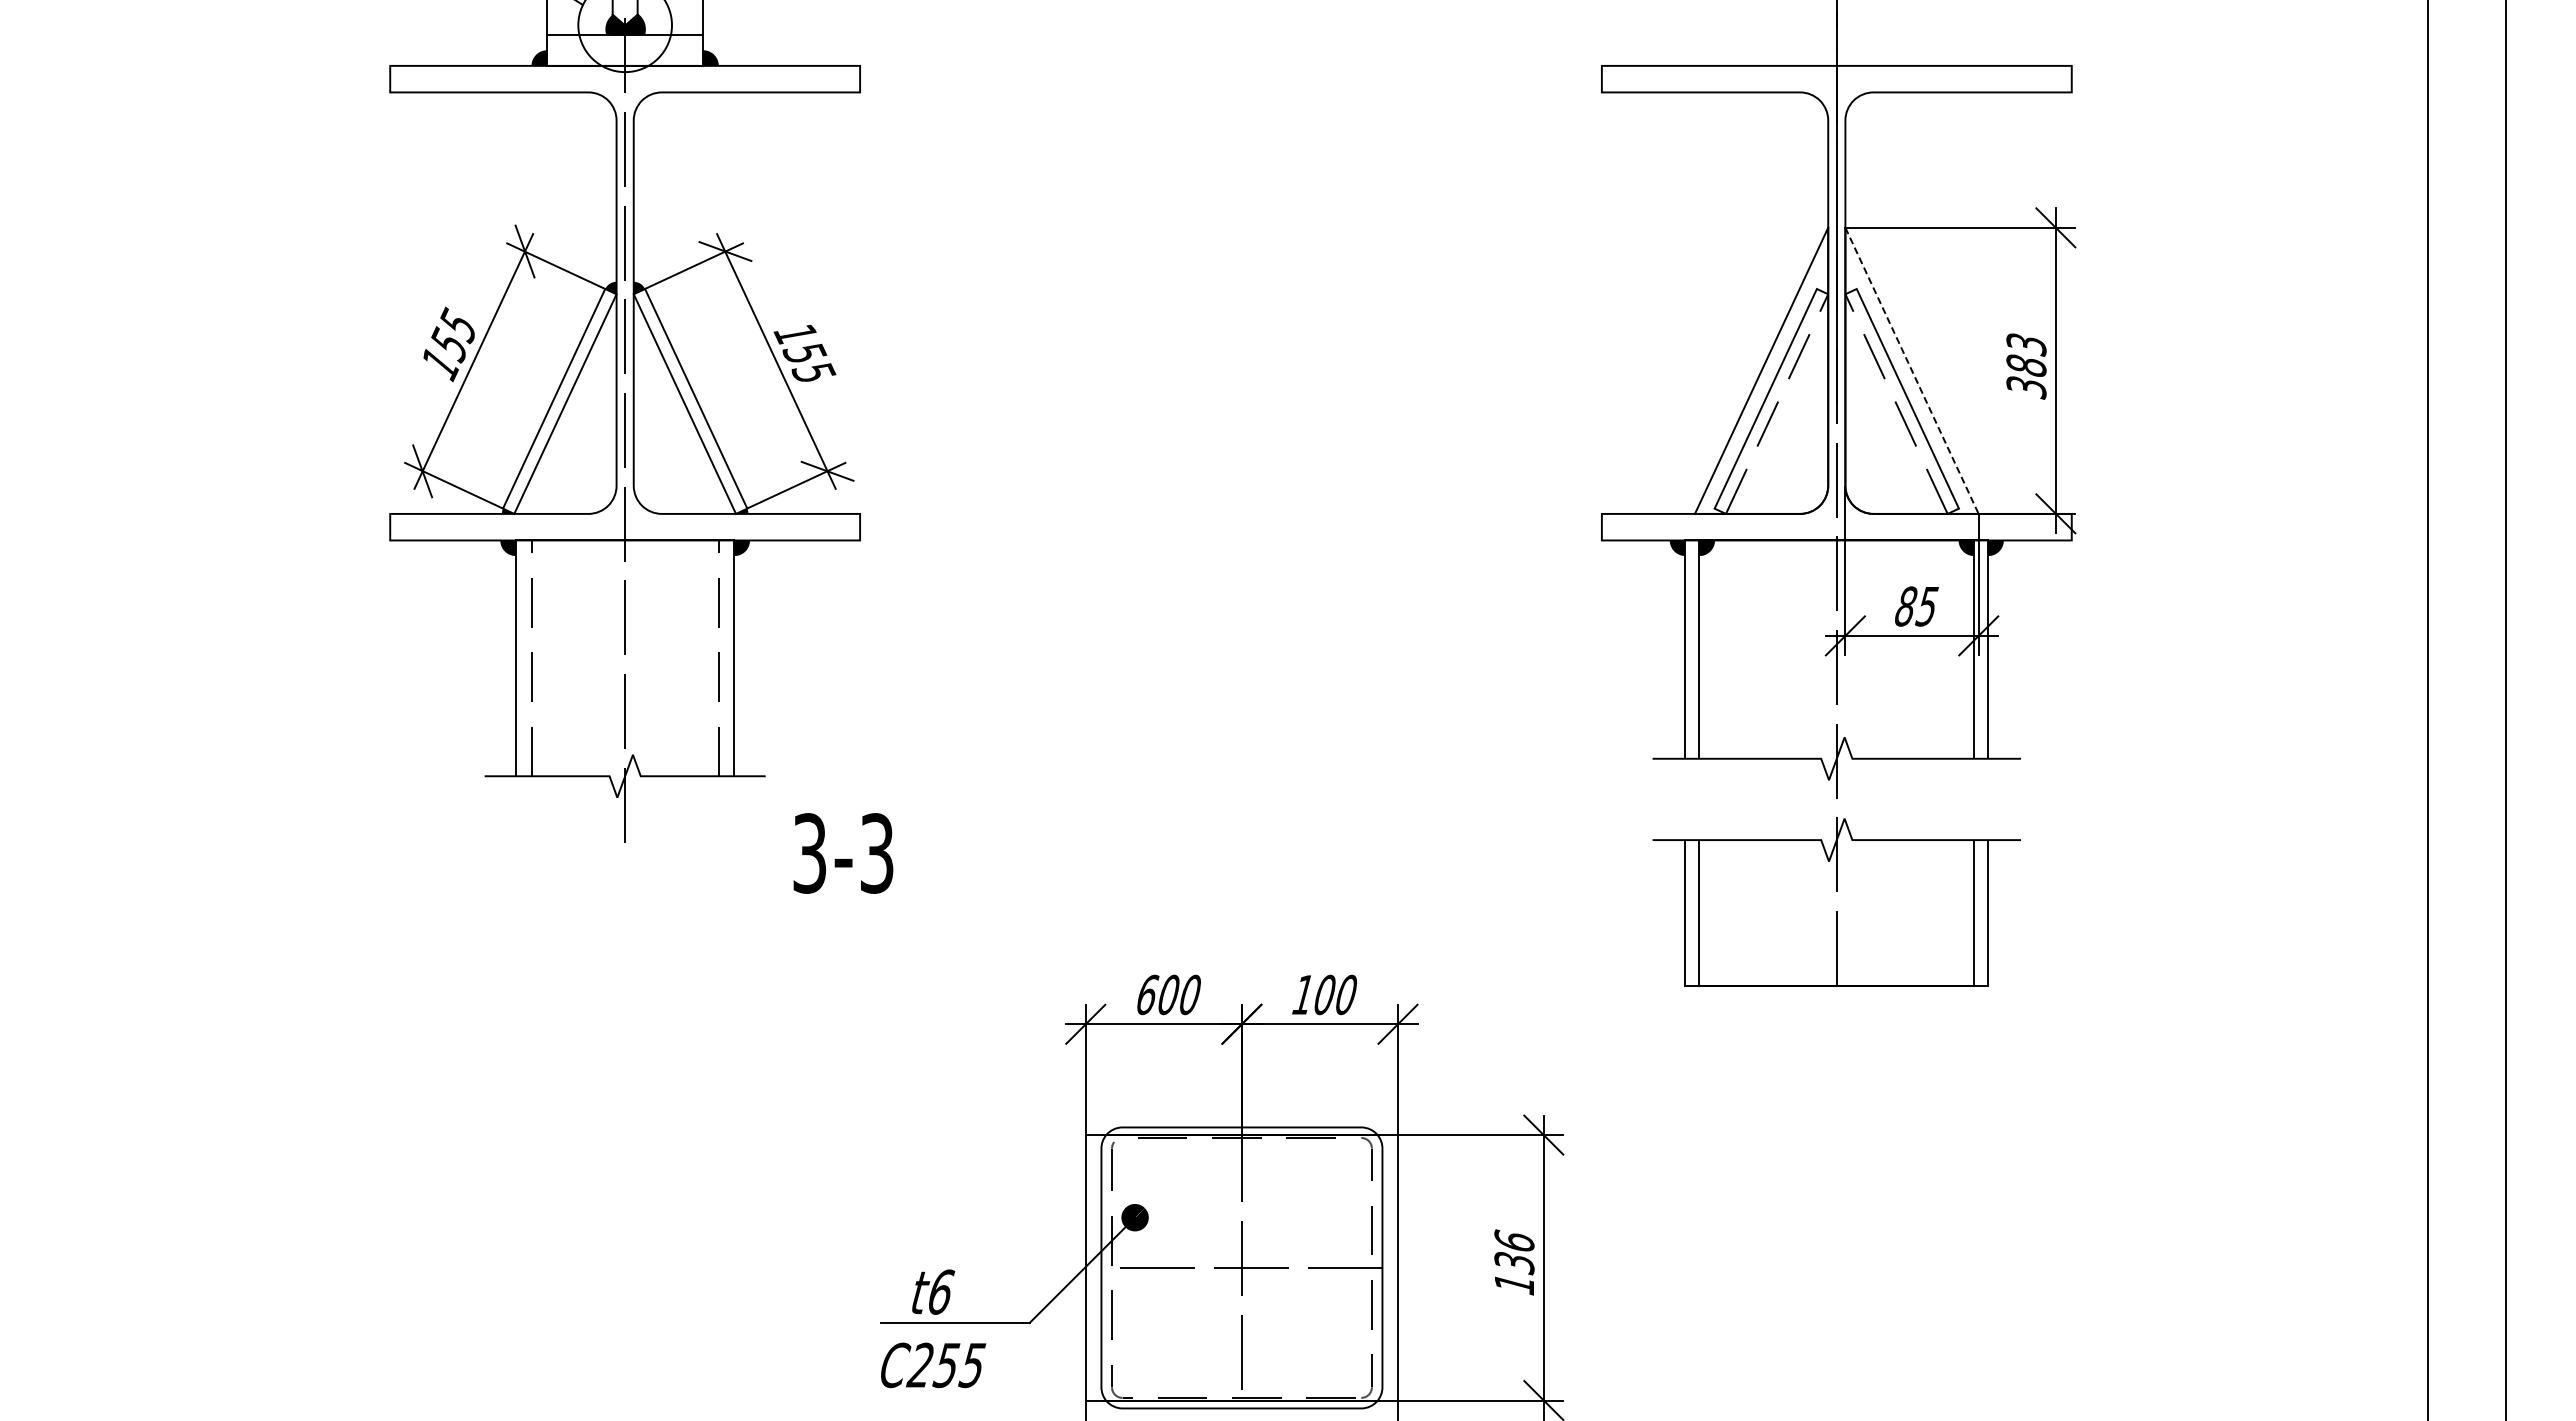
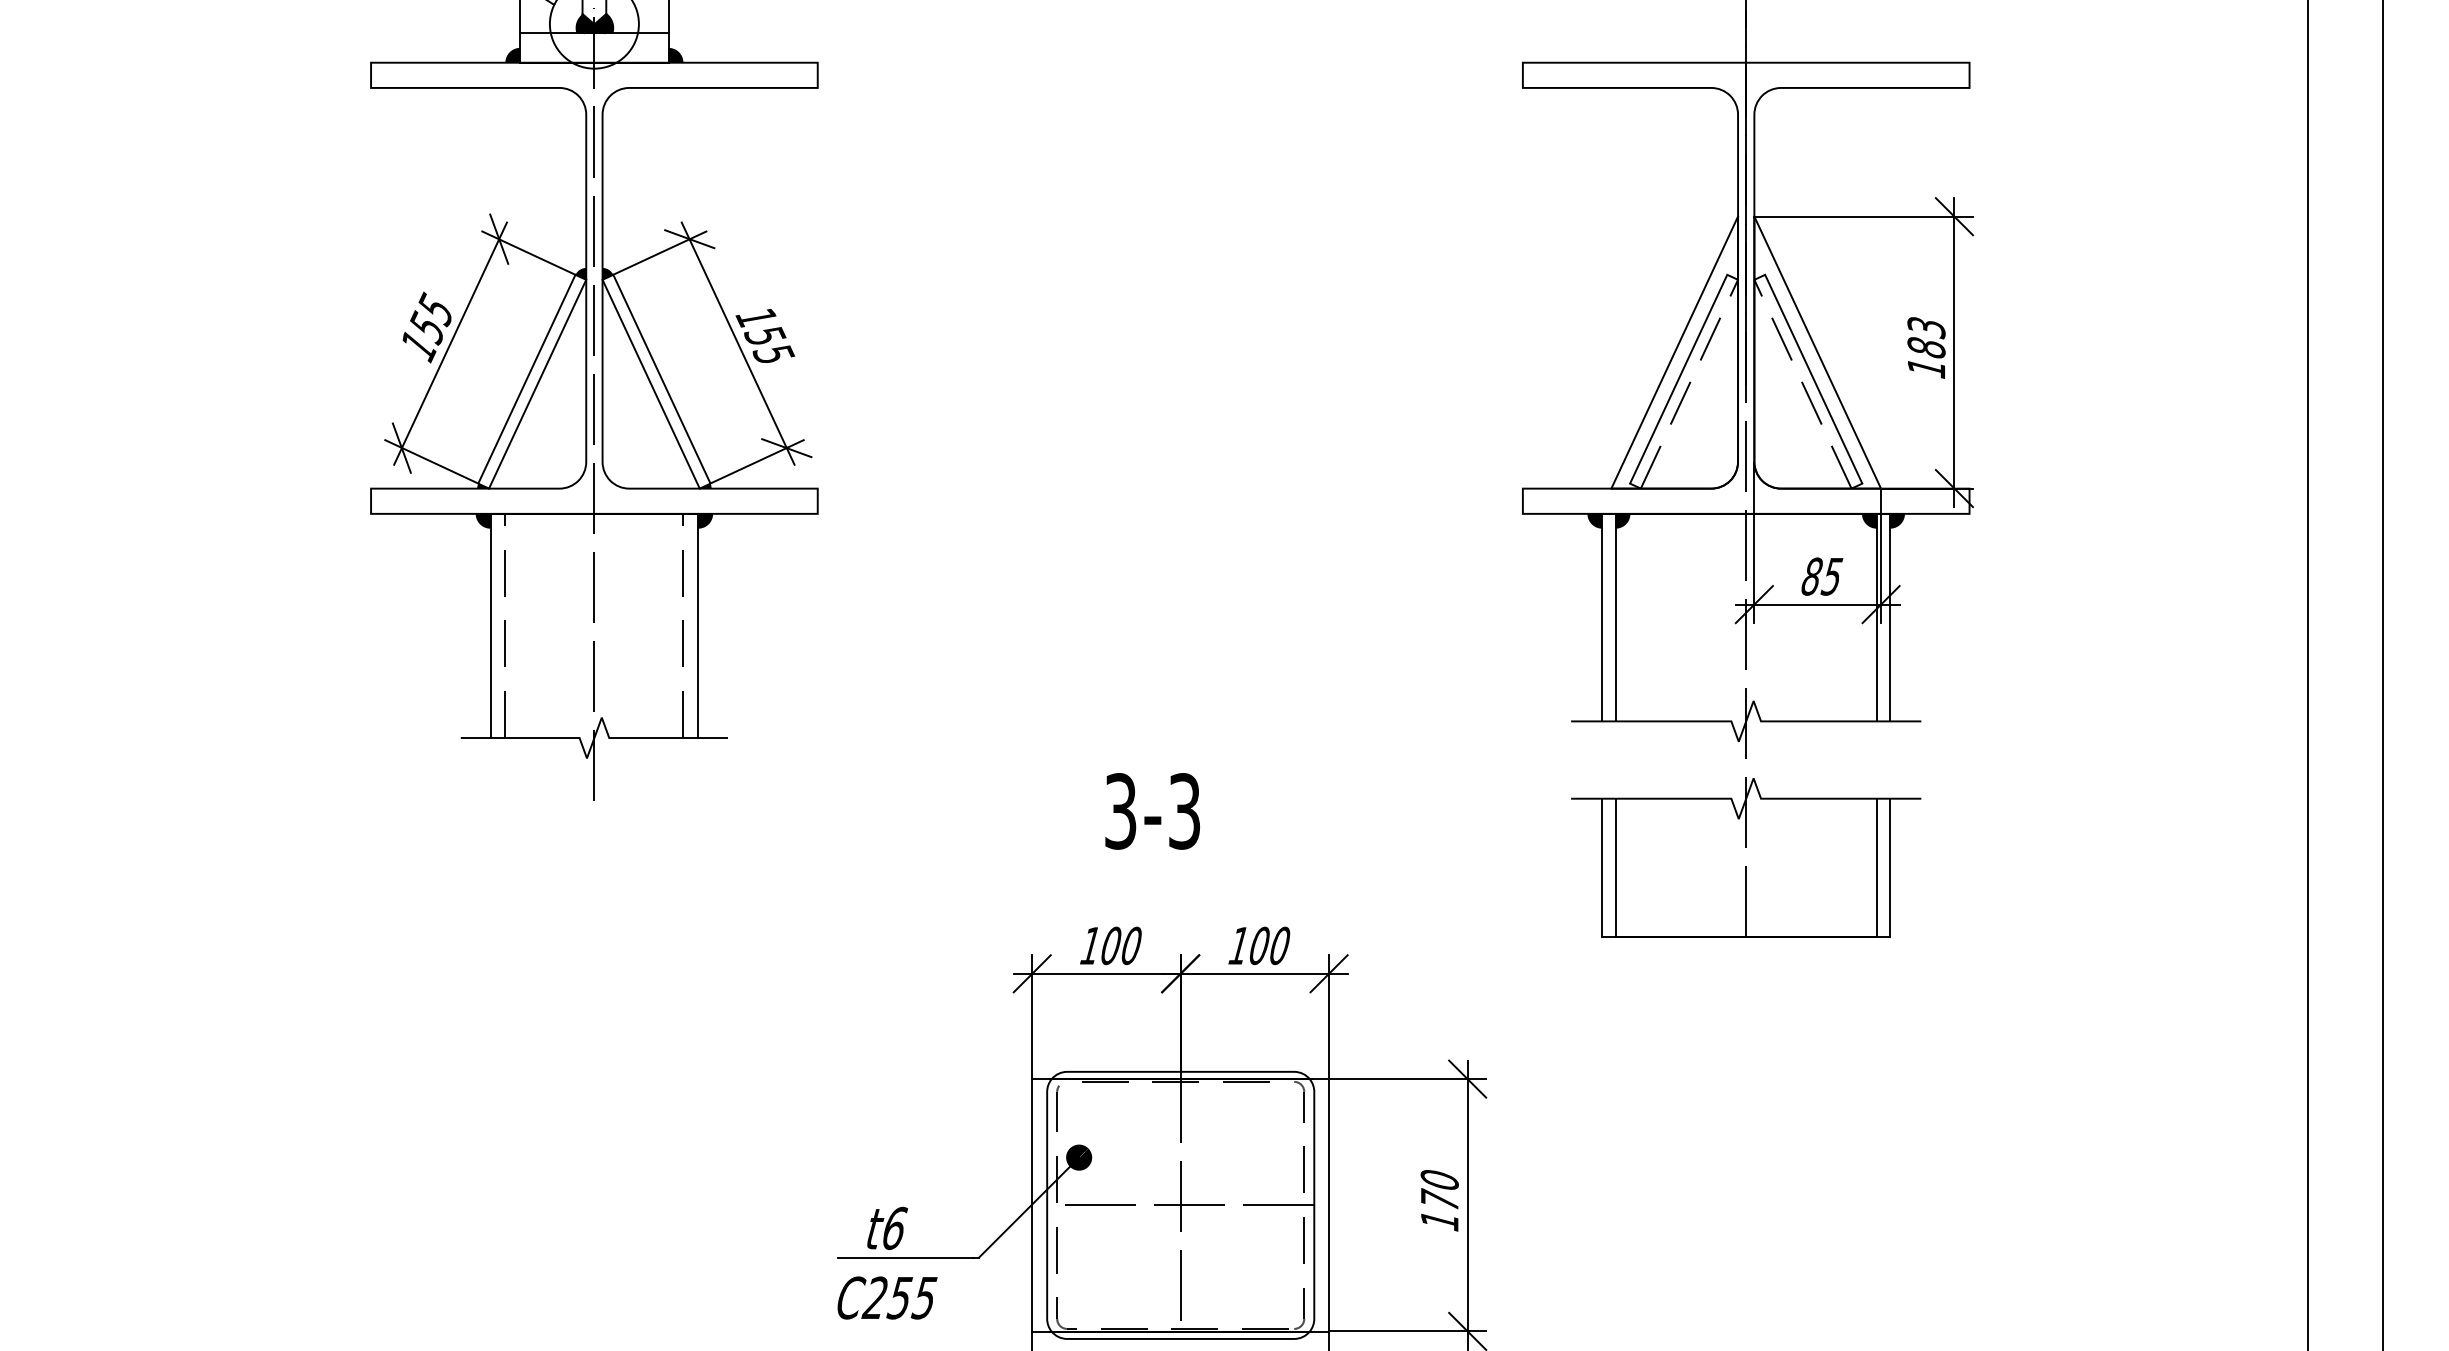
line: (1912, 370) -> (1818, 352), dashed -> solid
text: (2026, 387) -> (1926, 368), 383 -> 183
text: (843, 853) -> (1152, 811), moved
text: (1147, 994) -> (1090, 945), 600 -> 100
text: (1514, 1252) -> (1439, 1190), 136 -> 170

